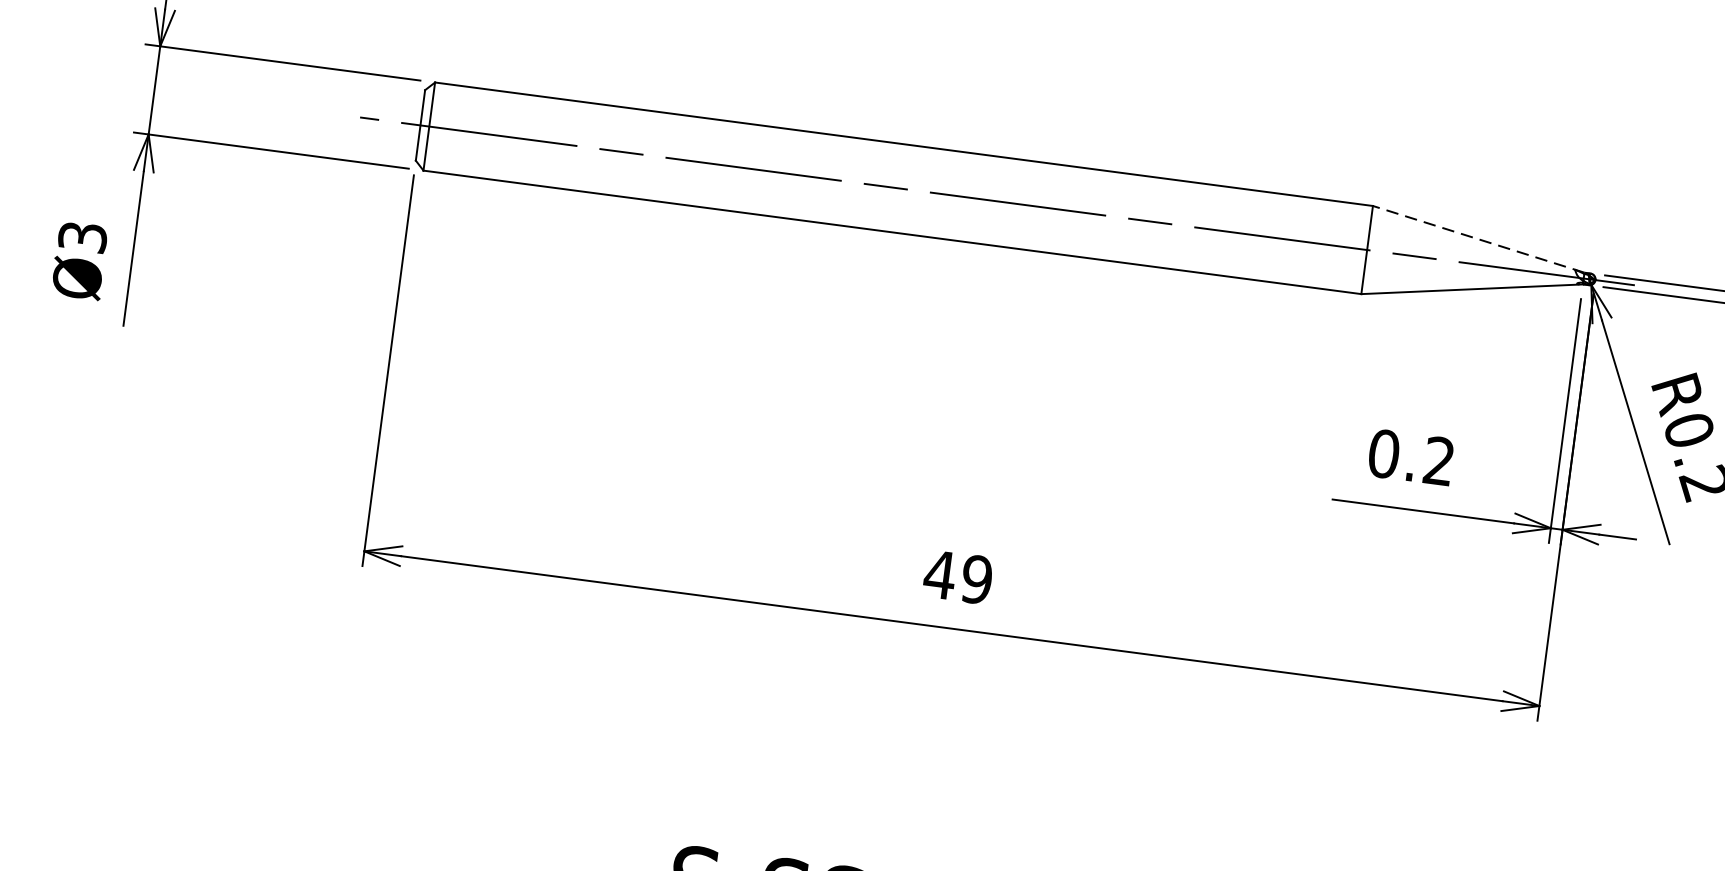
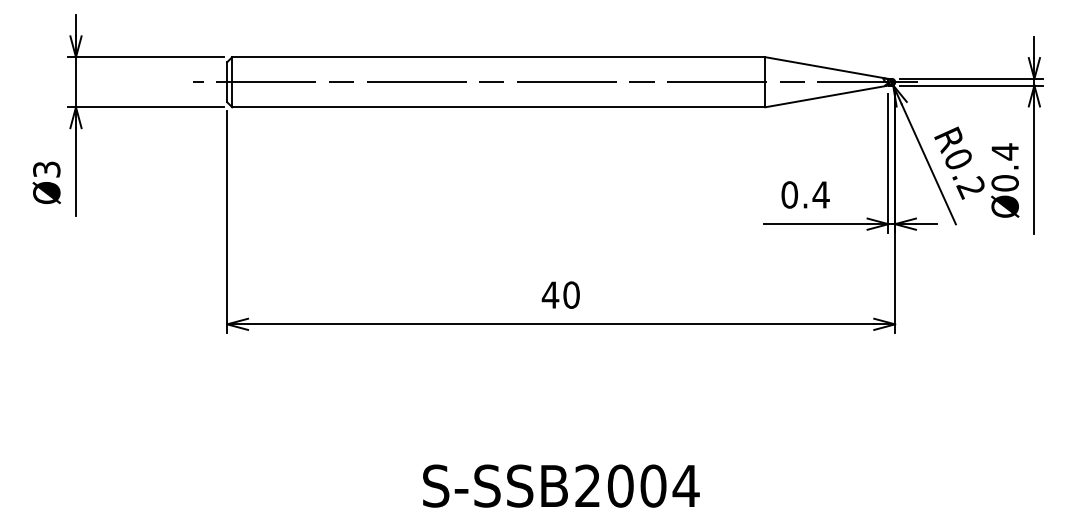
line: (1477, 240) -> (826, 68), dashed -> solid
text: (1438, 460) -> (820, 194), 0.2 -> 0.4
text: (976, 578) -> (571, 294), 49 -> 40

